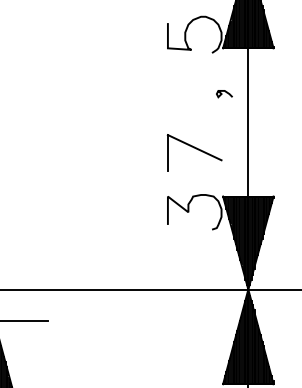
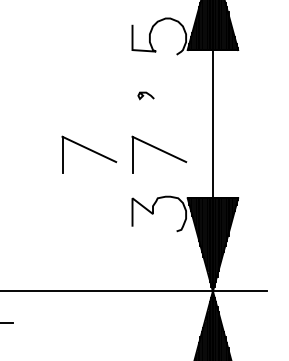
curve: (222, 94) -> (144, 96), moved
part: (124, 152) -> (89, 154), added

